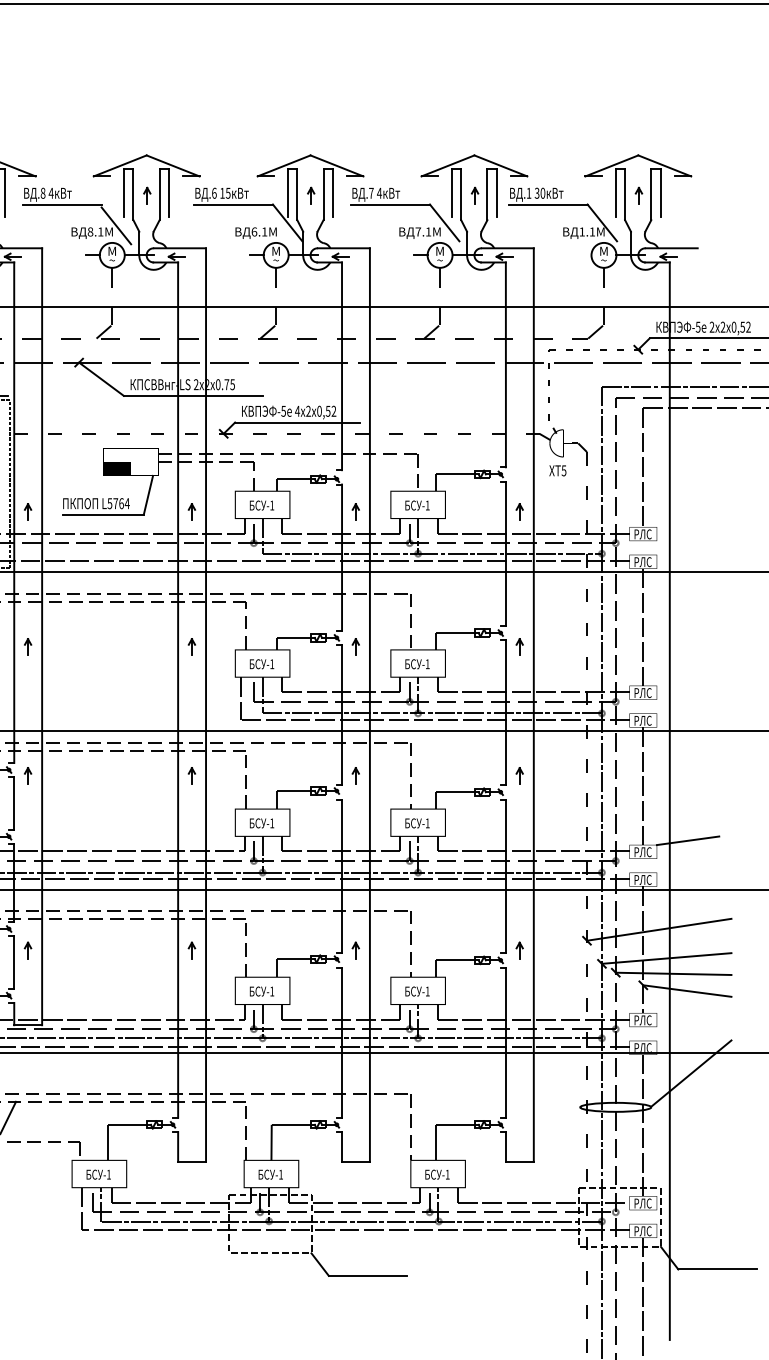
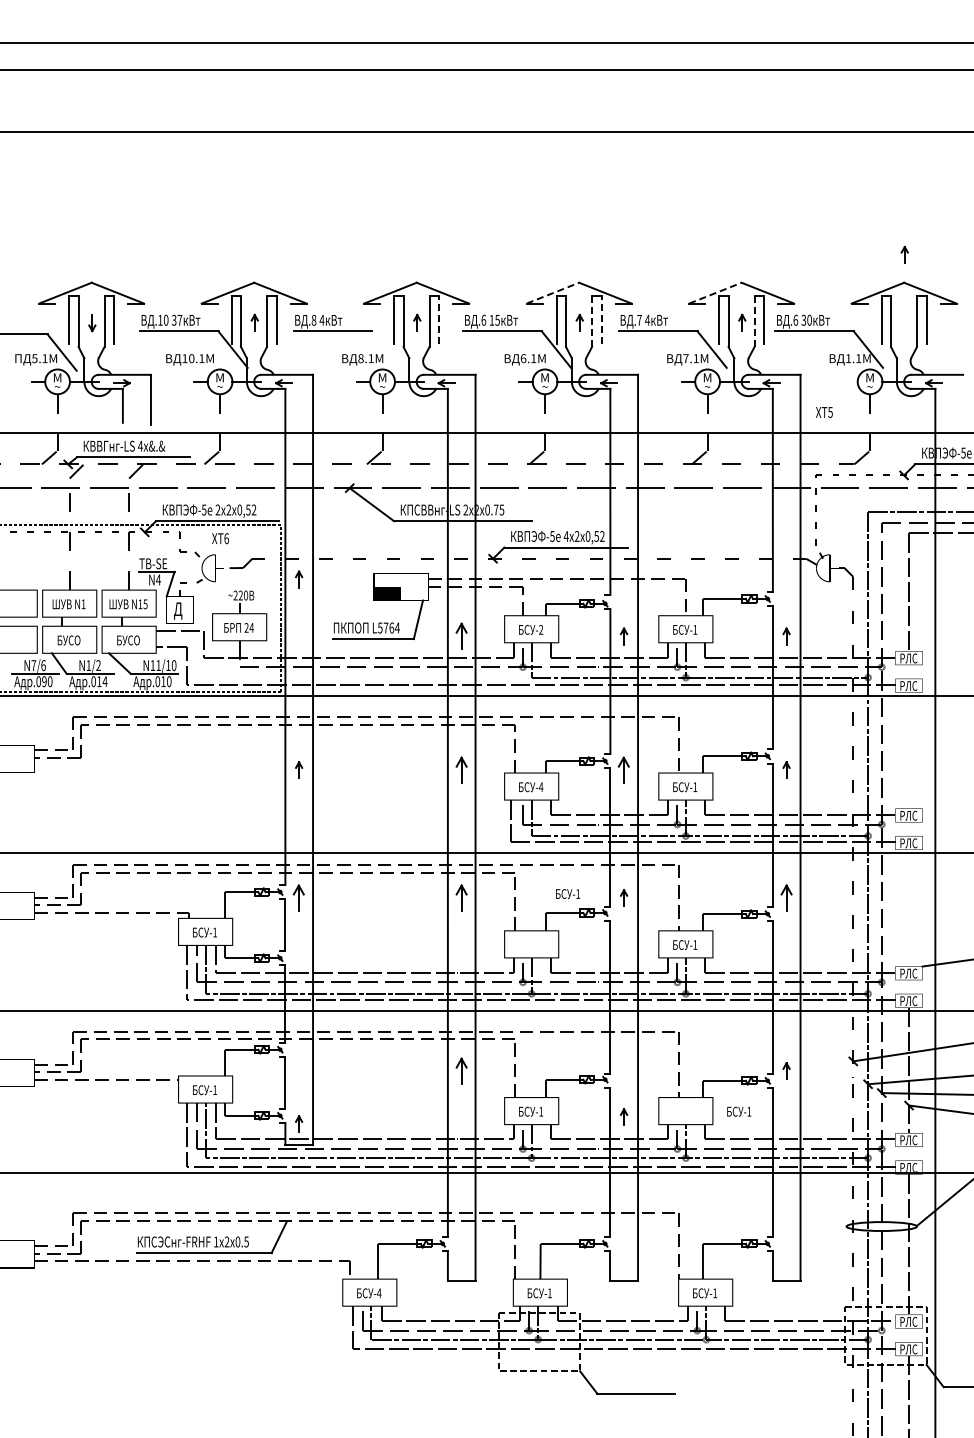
line: (284, 165) -> (553, 292), solid -> dashed
line: (448, 165) -> (715, 292), solid -> dashed
line: (169, 192) -> (439, 319), solid -> dashed
line: (333, 192) -> (601, 319), solid -> dashed
text: (528, 192) -> (795, 319), .1 -> .6
line: (323, 194) -> (592, 321), solid -> dashed
line: (487, 194) -> (754, 321), solid -> dashed
part: (638, 195) -> (904, 254), moved
line: (116, 225) -> (386, 352), removed
text: (557, 470) -> (824, 412), moved
text: (272, 505) -> (541, 629), -1 -> -2
part: (28, 512) -> (299, 579), moved
part: (191, 512) -> (461, 636), size x1.6
line: (643, 627) -> (909, 750), removed
part: (191, 646) -> (461, 769), size x1.6
part: (356, 646) -> (624, 769), size x1.6
text: (271, 664) -> (540, 787), -1 -> -4
part: (28, 775) -> (299, 897), size x1.6
part: (191, 775) -> (461, 897), size x1.6
part: (519, 775) -> (786, 897), size x1.6
line: (643, 785) -> (909, 907), removed
text: (262, 822) -> (568, 893), moved
part: (28, 949) -> (299, 1123), moved
part: (191, 949) -> (461, 1070), size x1.6
part: (356, 949) -> (624, 1116), moved
text: (417, 991) -> (739, 1111), moved
text: (109, 1174) -> (379, 1293), -1 -> -4

